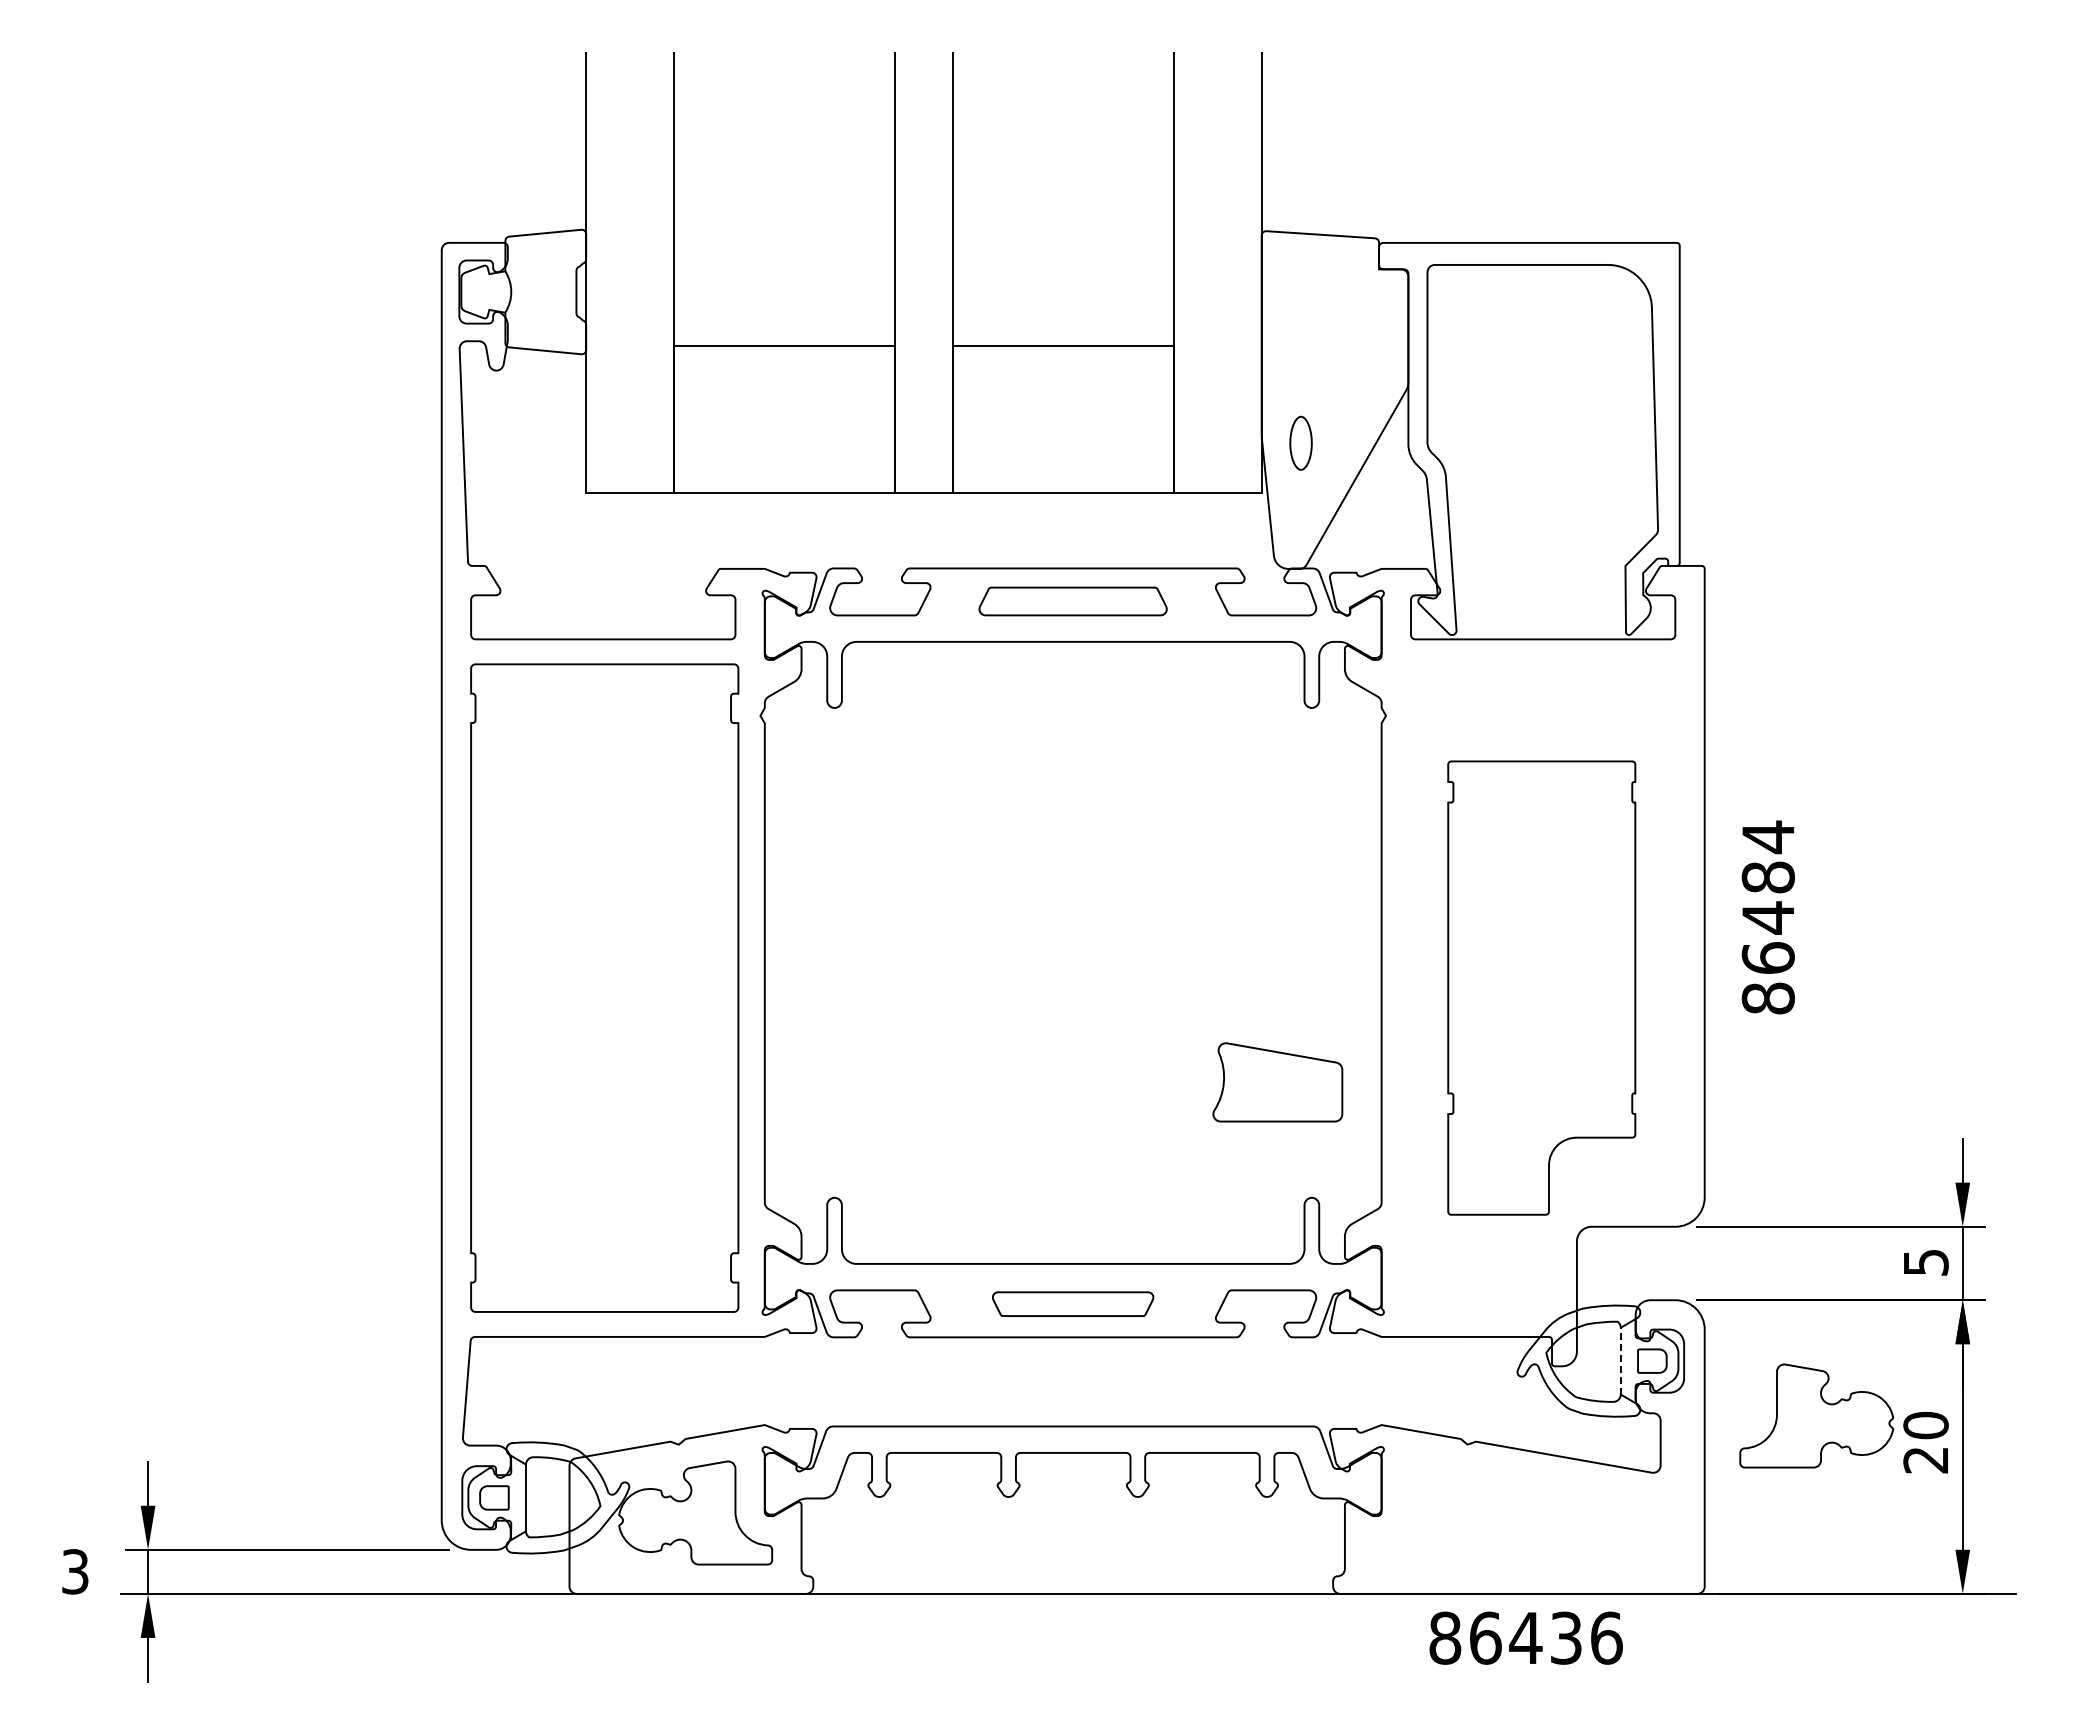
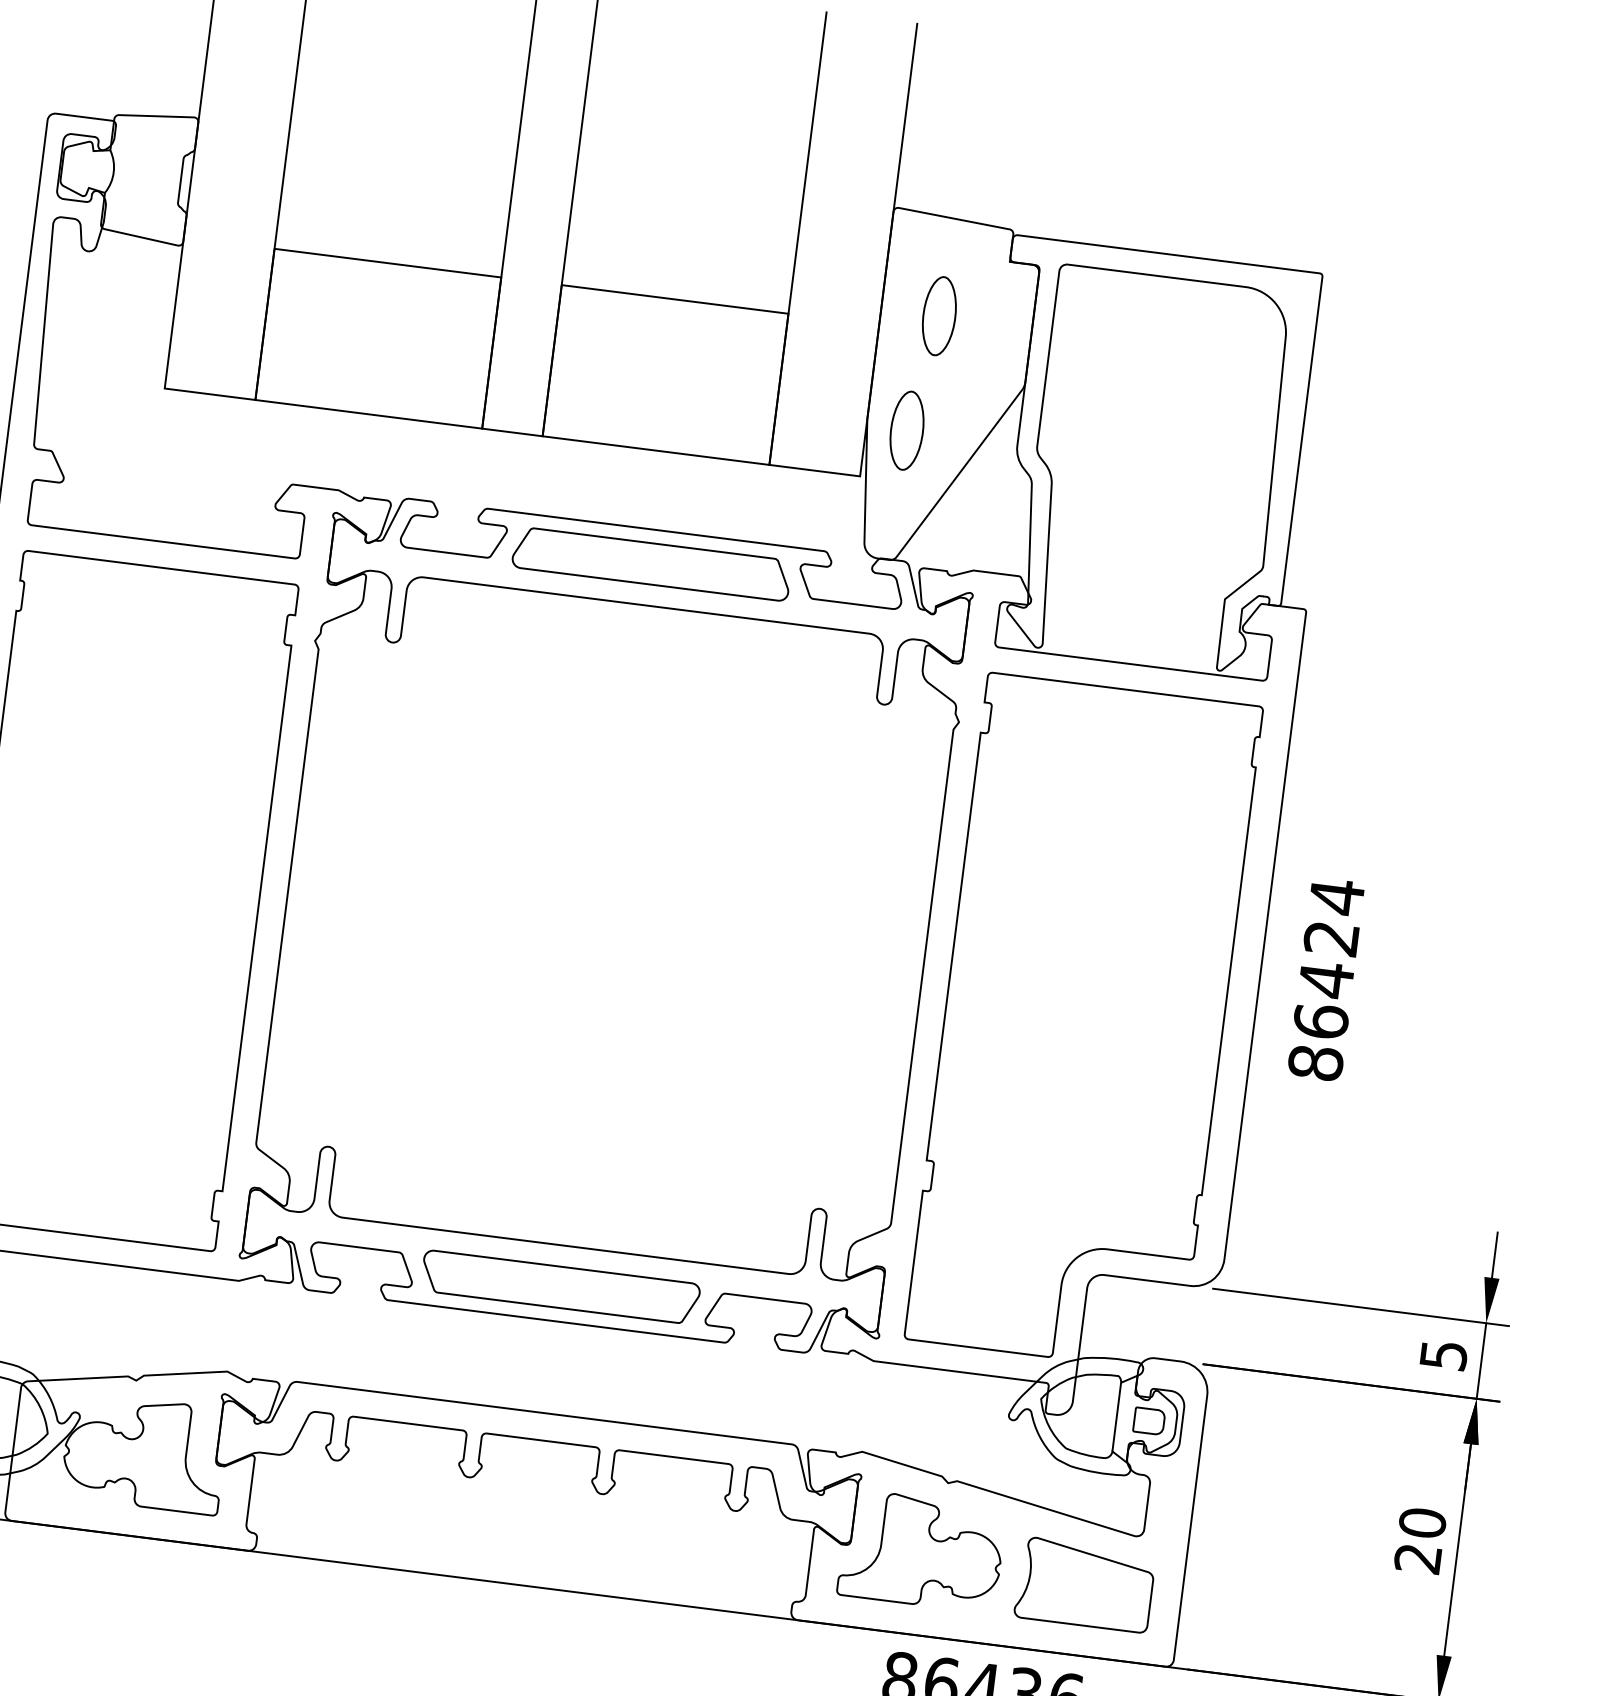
part: (1317, 329) -> (938, 315), added
part: (1300, 443) -> (906, 430), size x1.43
part: (1072, 601) -> (651, 563), size x1.43
text: (1767, 877) -> (1330, 938), 86484 -> 86424
part: (1541, 987) -> (1083, 1022), size x1.43
part: (1277, 1082) -> (1084, 1584), moved
part: (1072, 1303) -> (559, 1286), size x1.67
line: (1620, 1361) -> (1116, 1417), dashed -> solid
part: (1816, 1415) -> (921, 1550), moved

